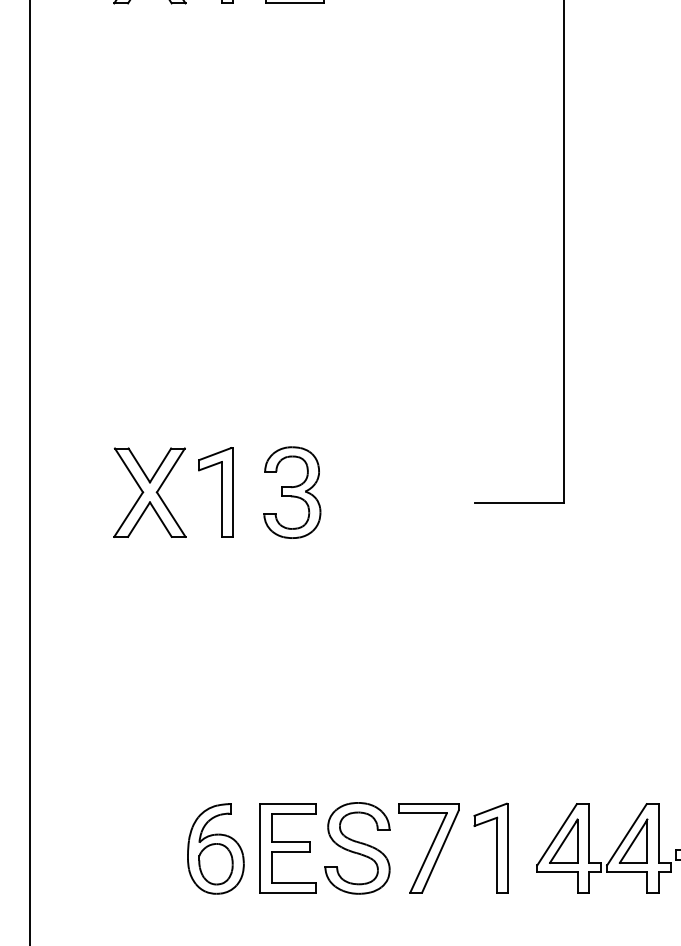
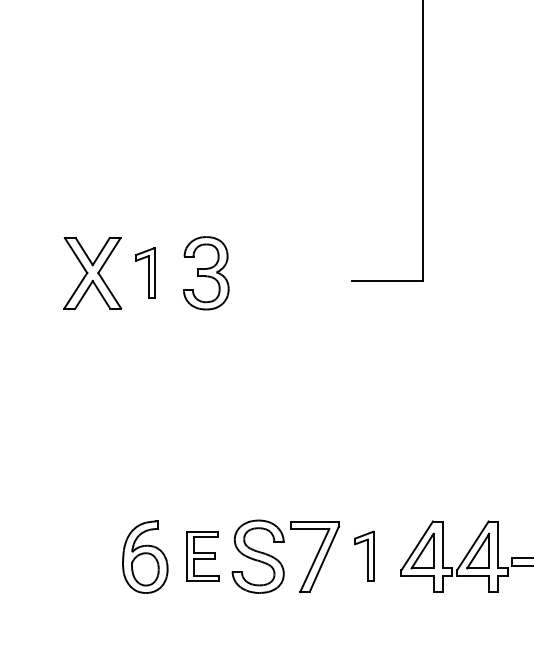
part: (215, 492) -> (145, 273), size x0.7
part: (490, 847) -> (364, 556), size x0.7
part: (287, 848) -> (202, 556), size x0.7

